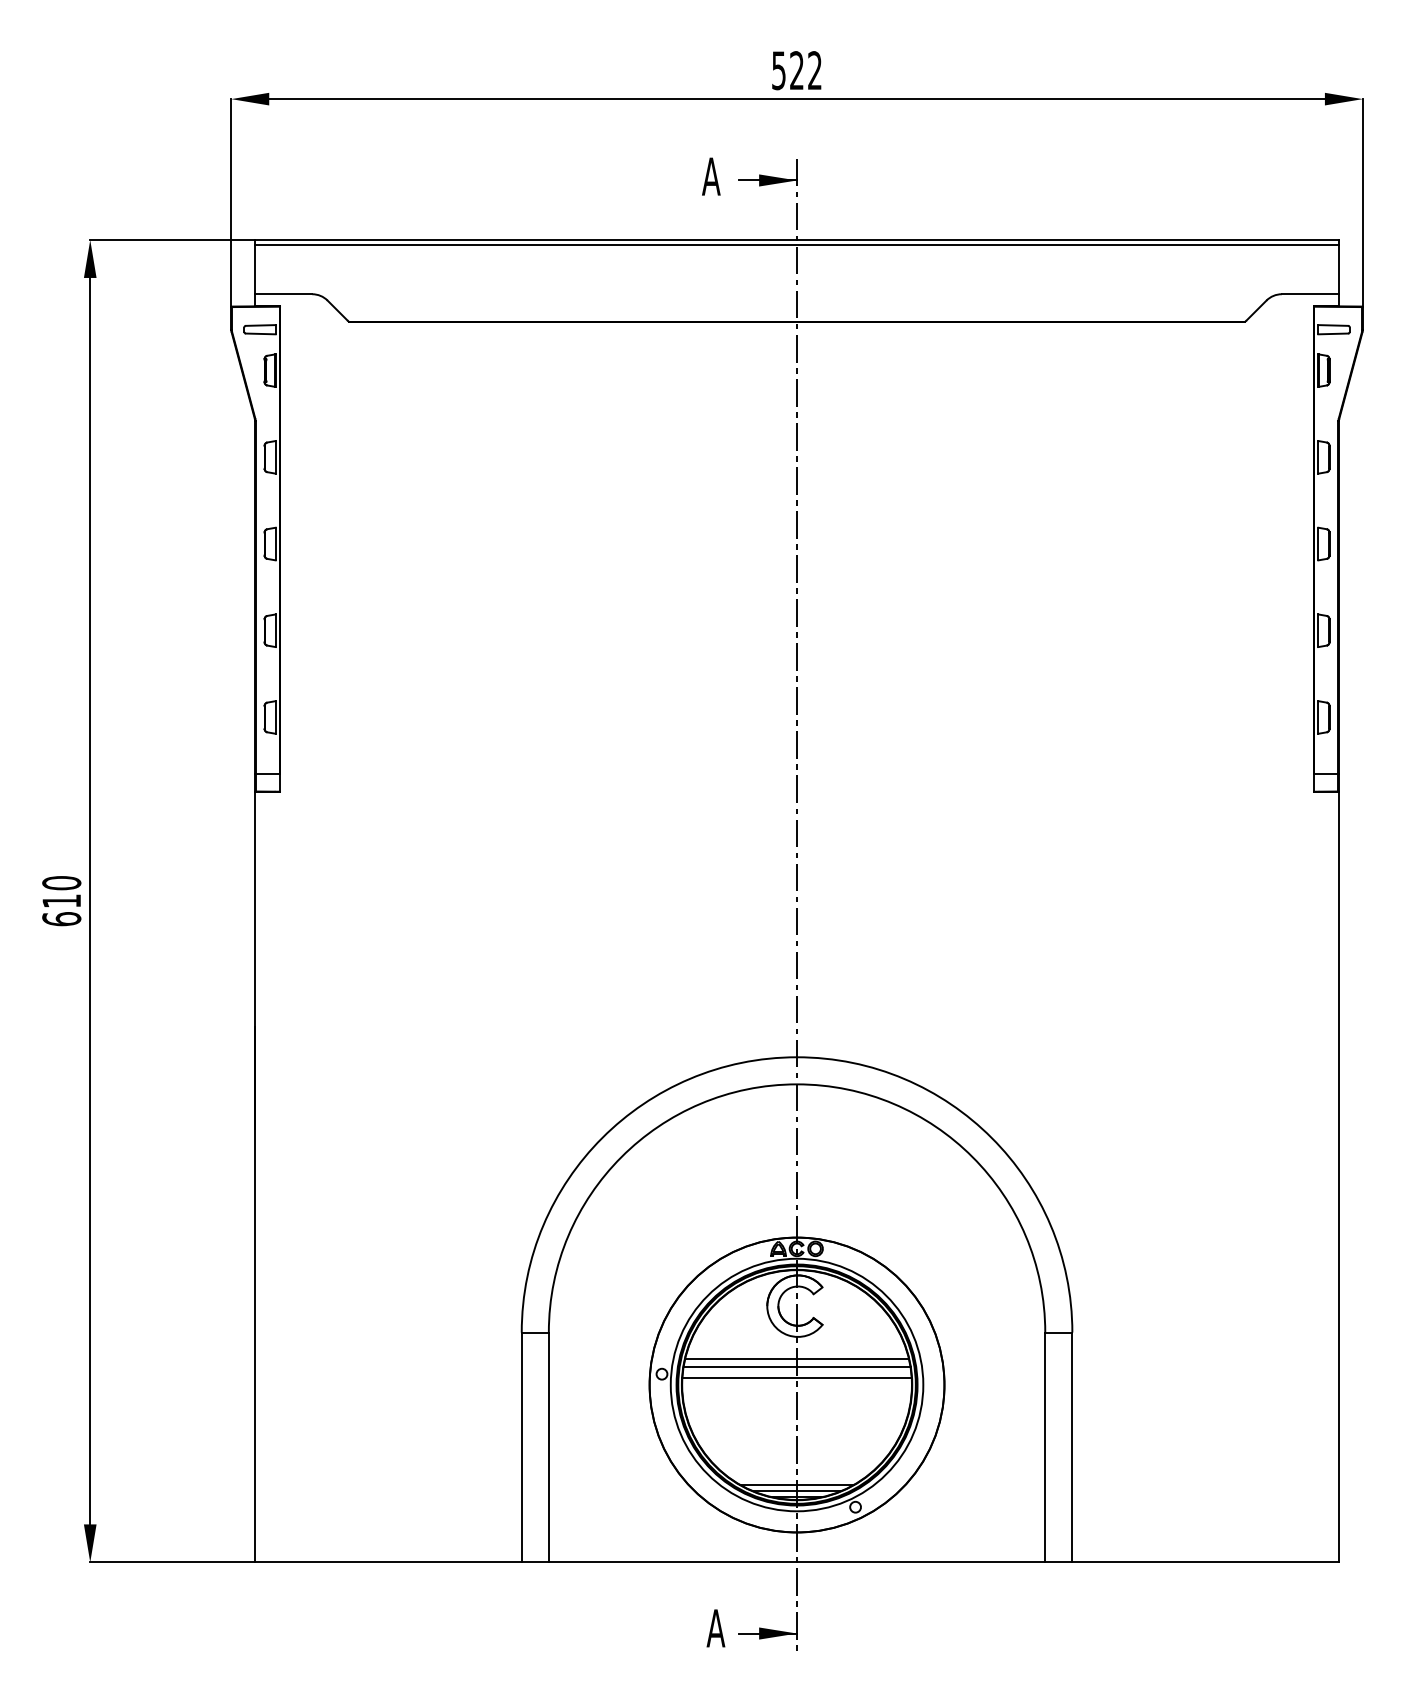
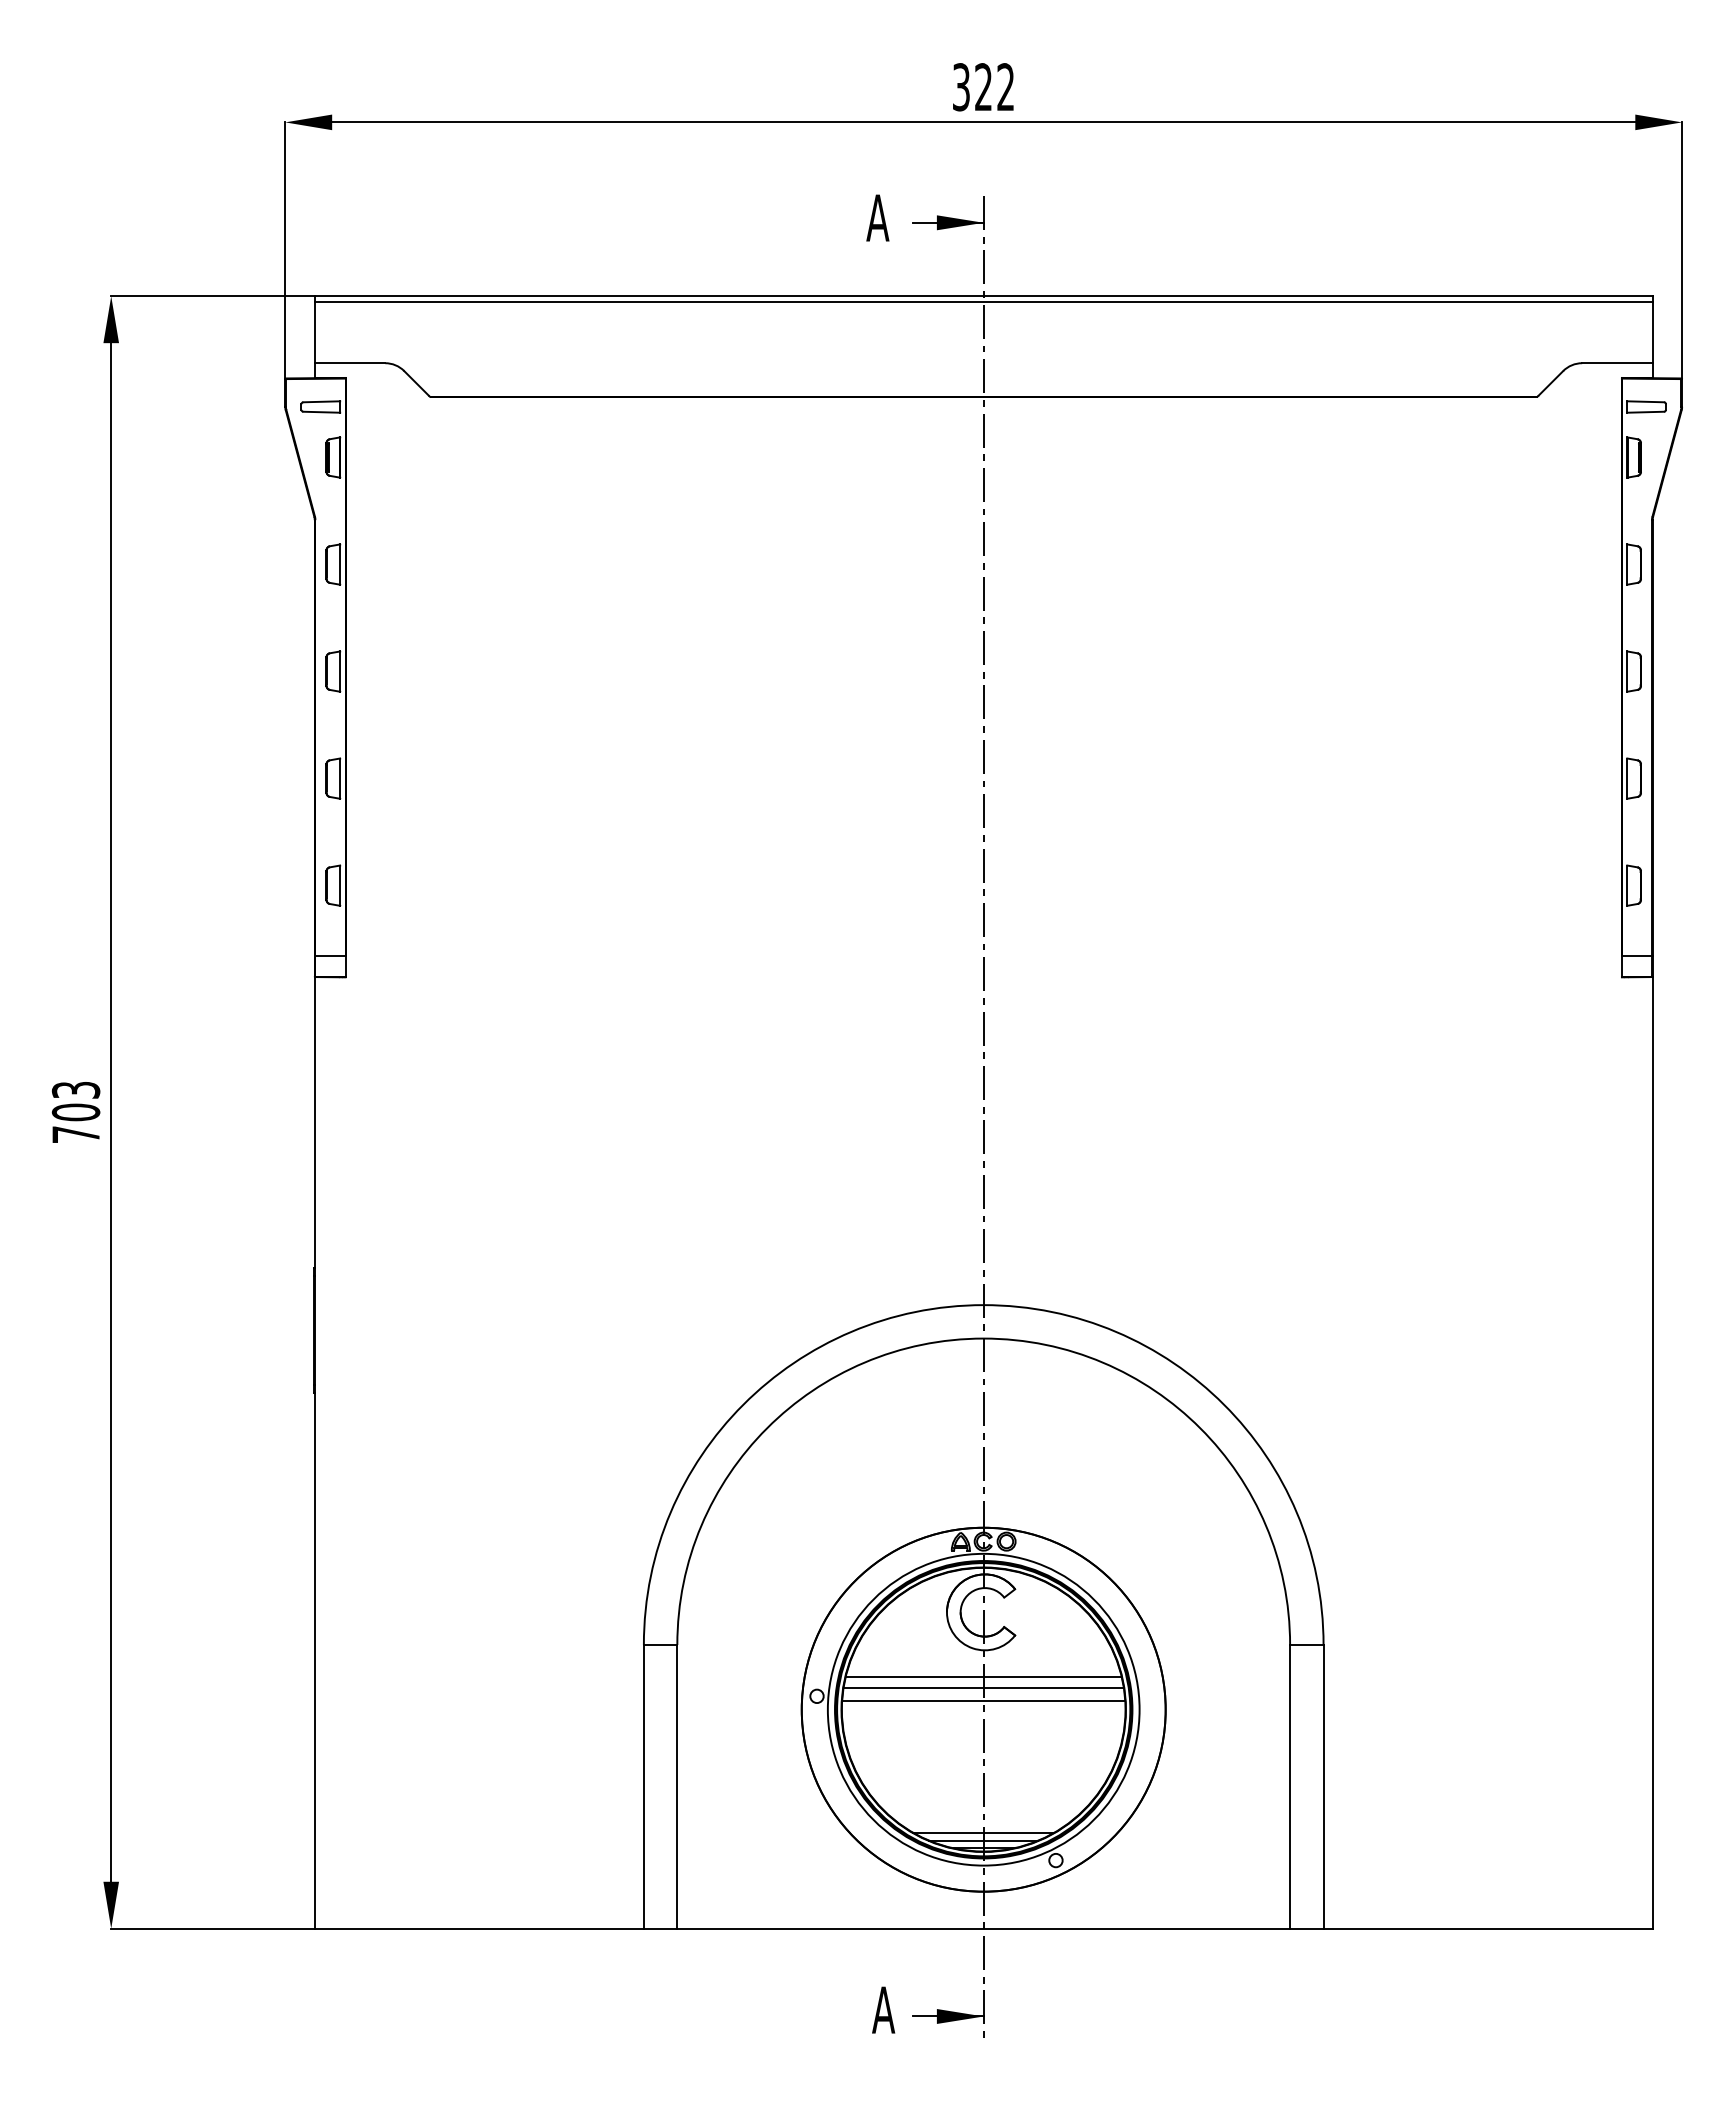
text: (779, 70) -> (961, 86), 522 -> 322
text: (61, 901) -> (75, 1112), 610 -> 703

